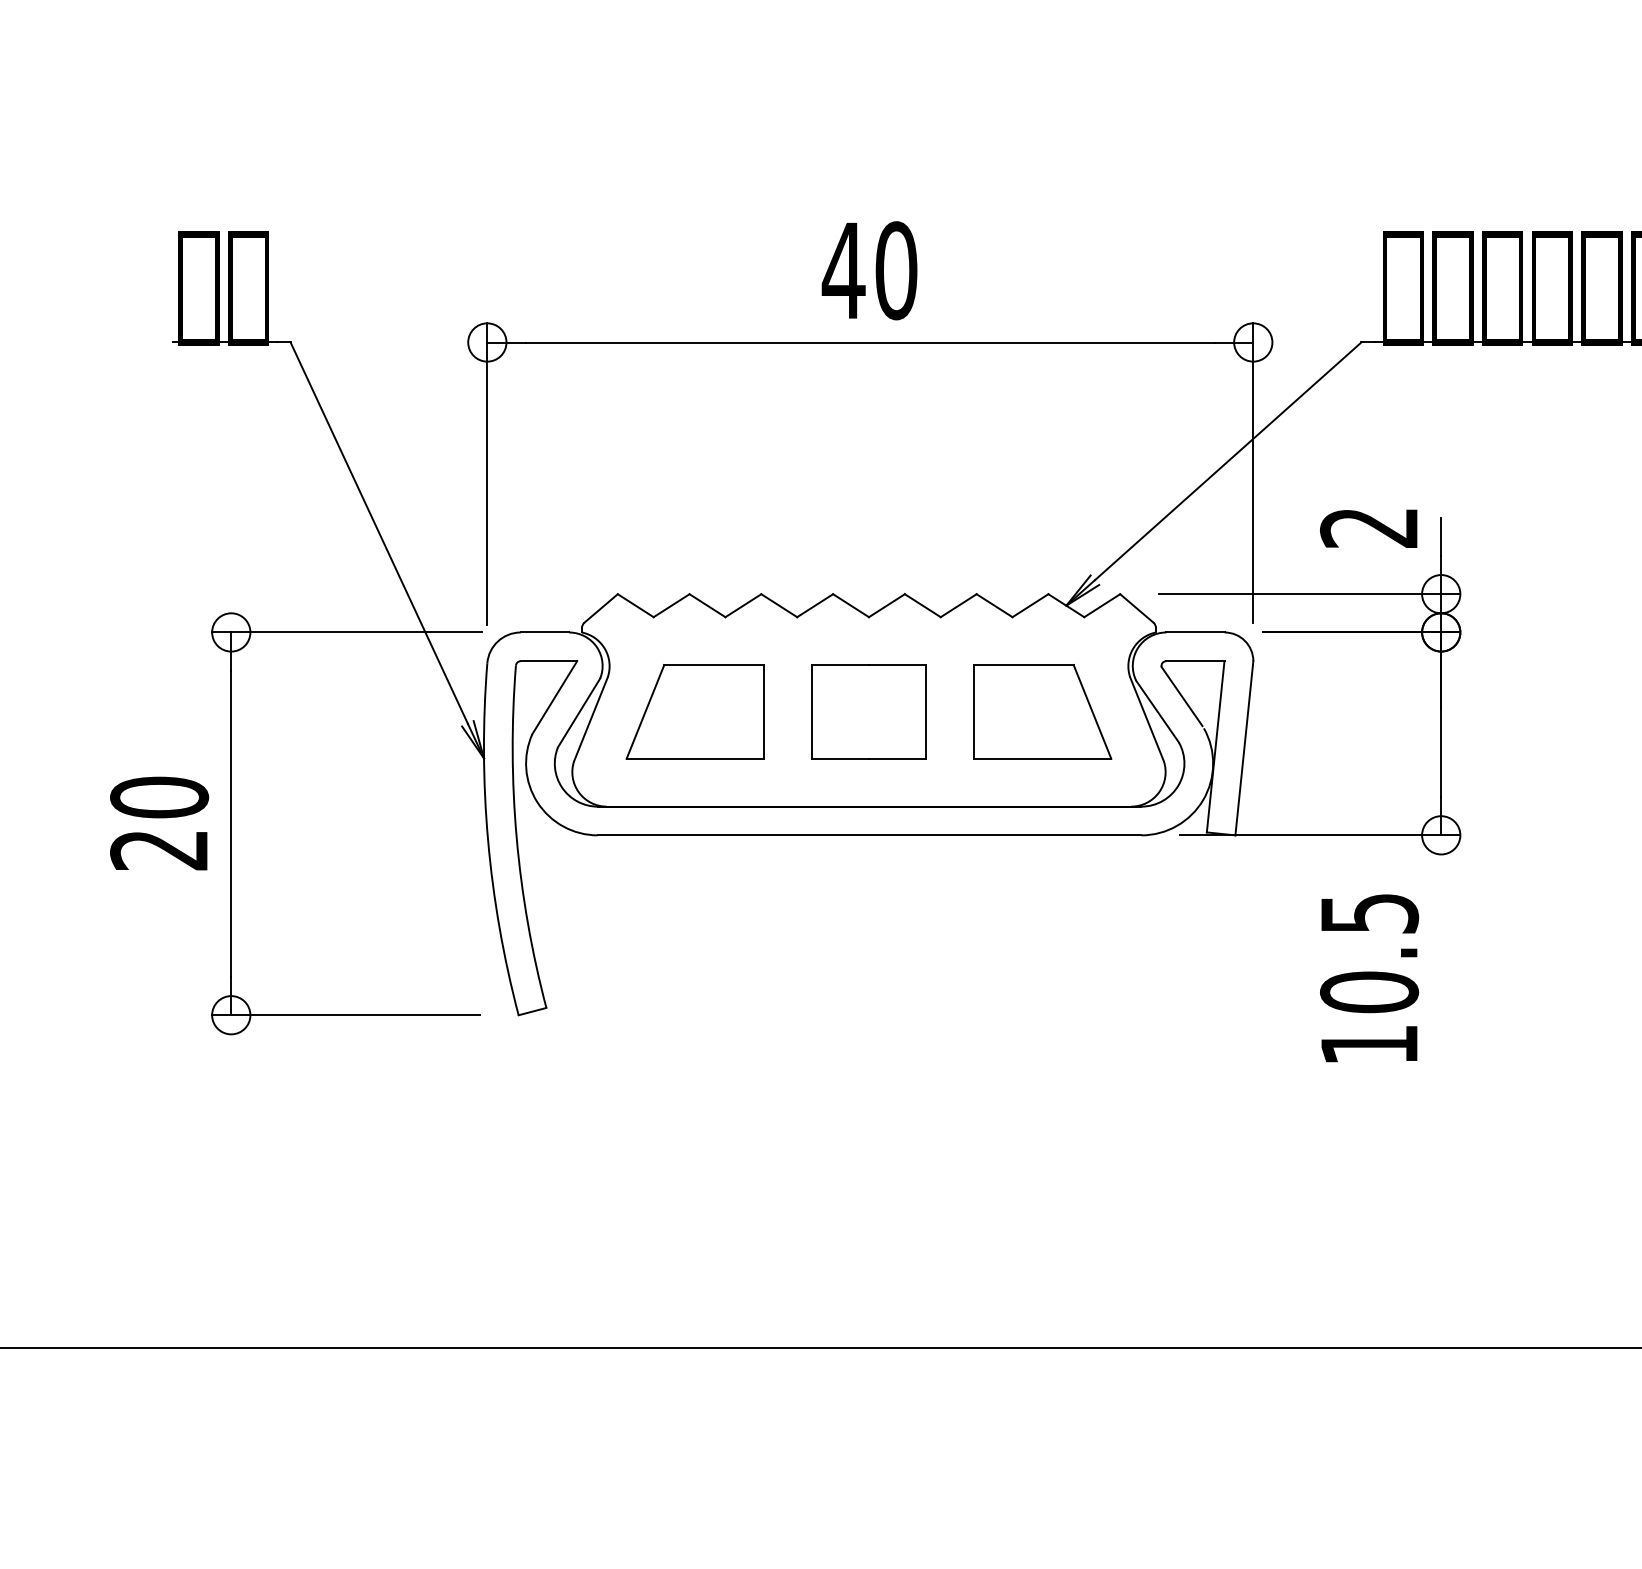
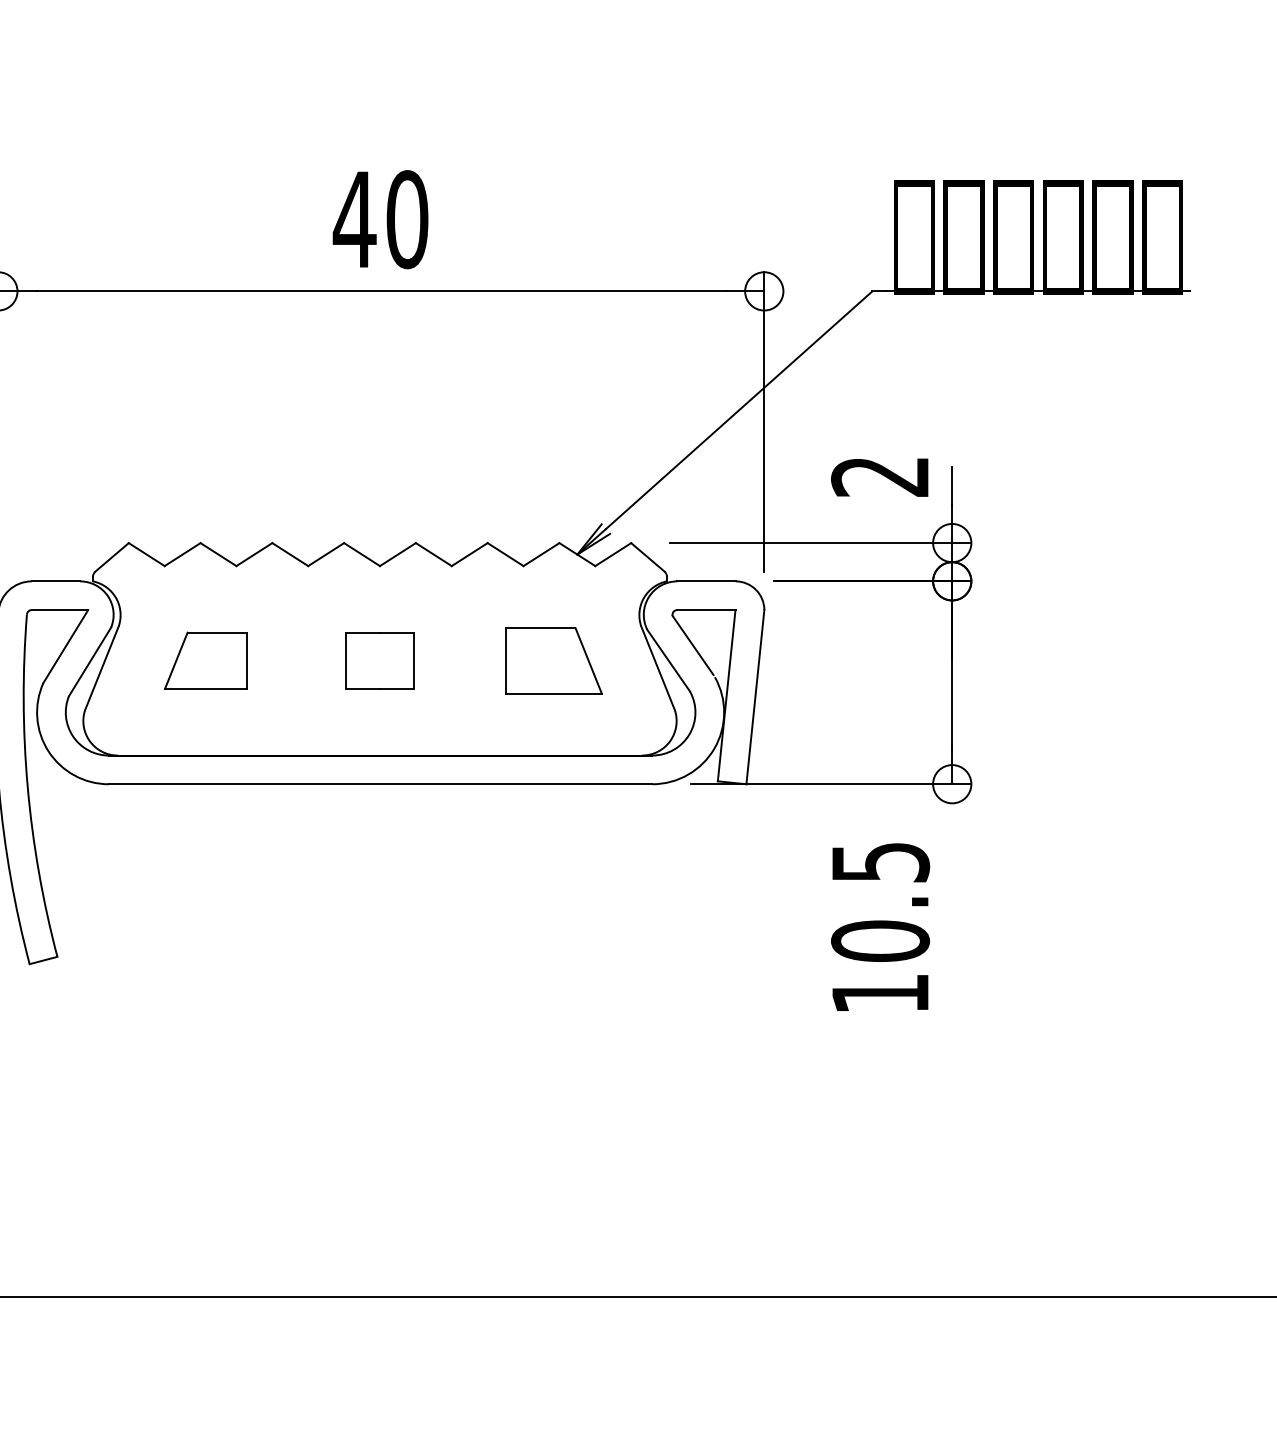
part: (694, 711) -> (205, 660), size x0.6
part: (868, 711) -> (379, 660), size x0.6
part: (1042, 711) -> (553, 660), size x0.7

